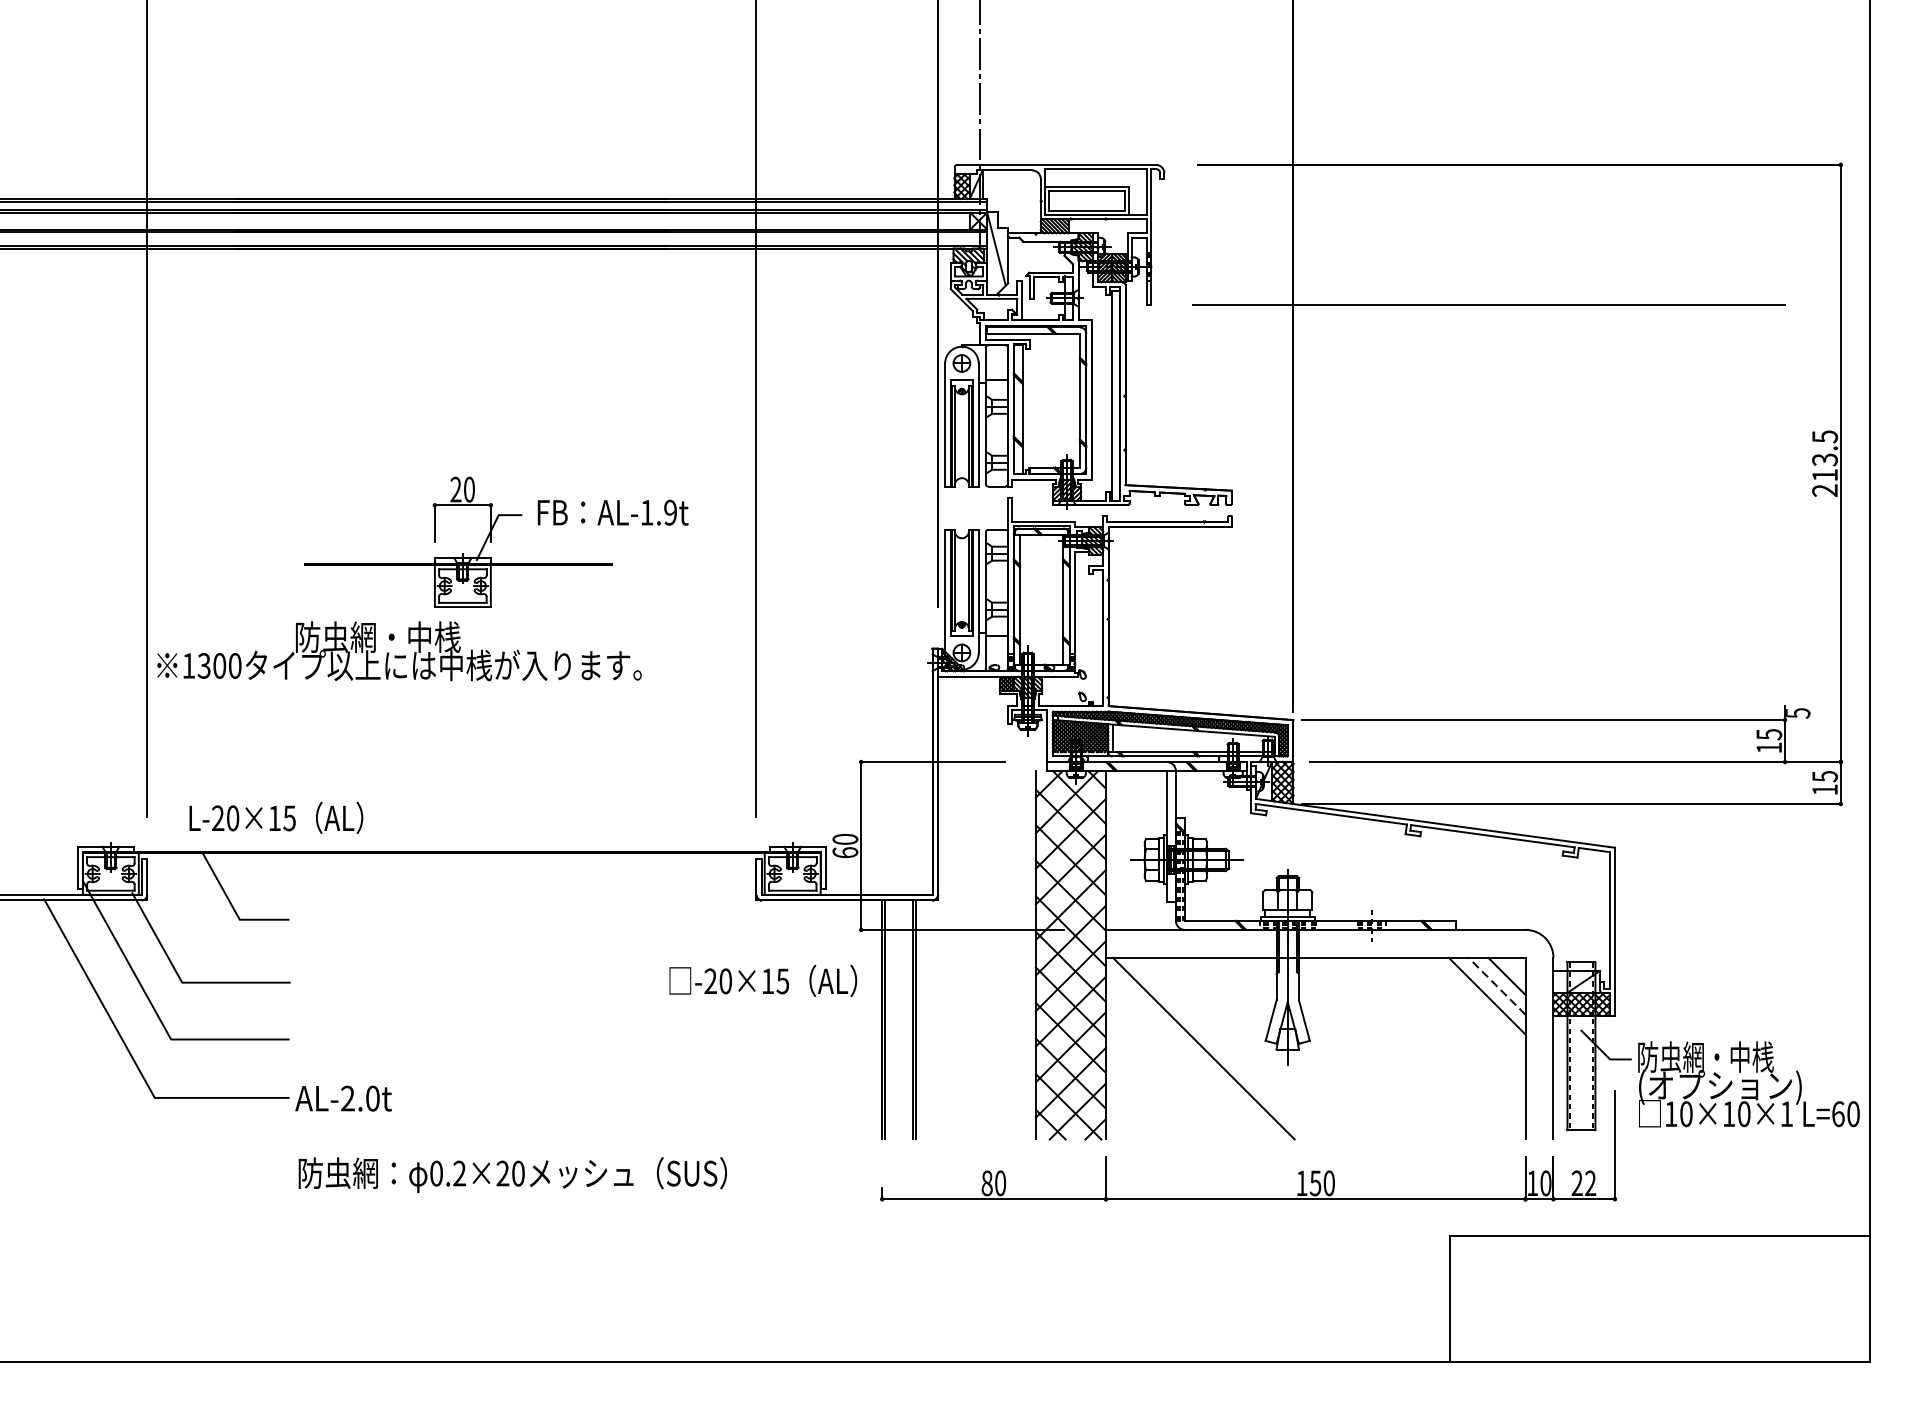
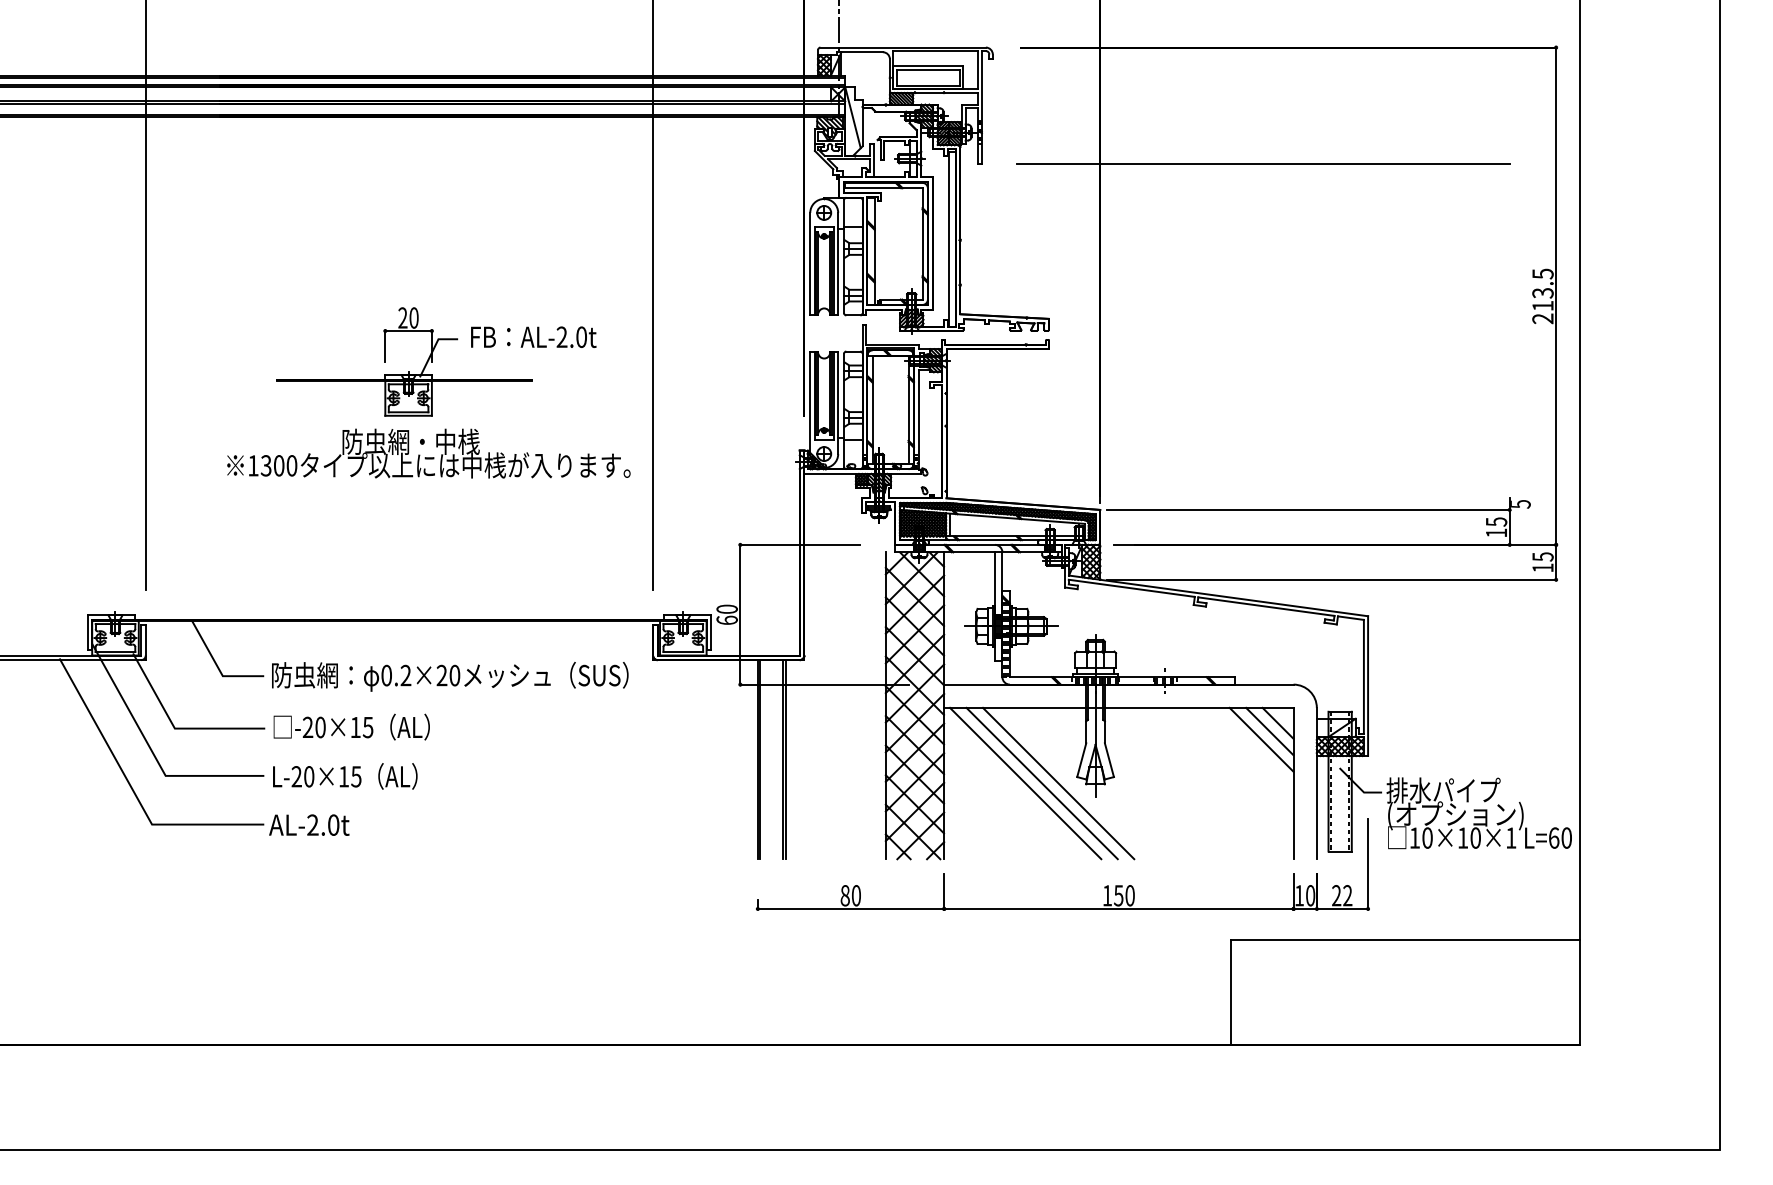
text: (658, 511) -> (571, 336), AL-1.9t -> AL-2.0t
text: (399, 651) -> (428, 453), moved
text: (276, 818) -> (345, 776), moved
text: (762, 980) -> (351, 726), moved
line: (1496, 986) -> (1269, 731), dashed -> solid
line: (1222, 1048) -> (1041, 783), added
line: (1243, 1048) -> (1058, 783), added
text: (1705, 1057) -> (1443, 790), 防虫網・中桟 -> 排水パイプ
text: (513, 1174) -> (450, 676), moved

